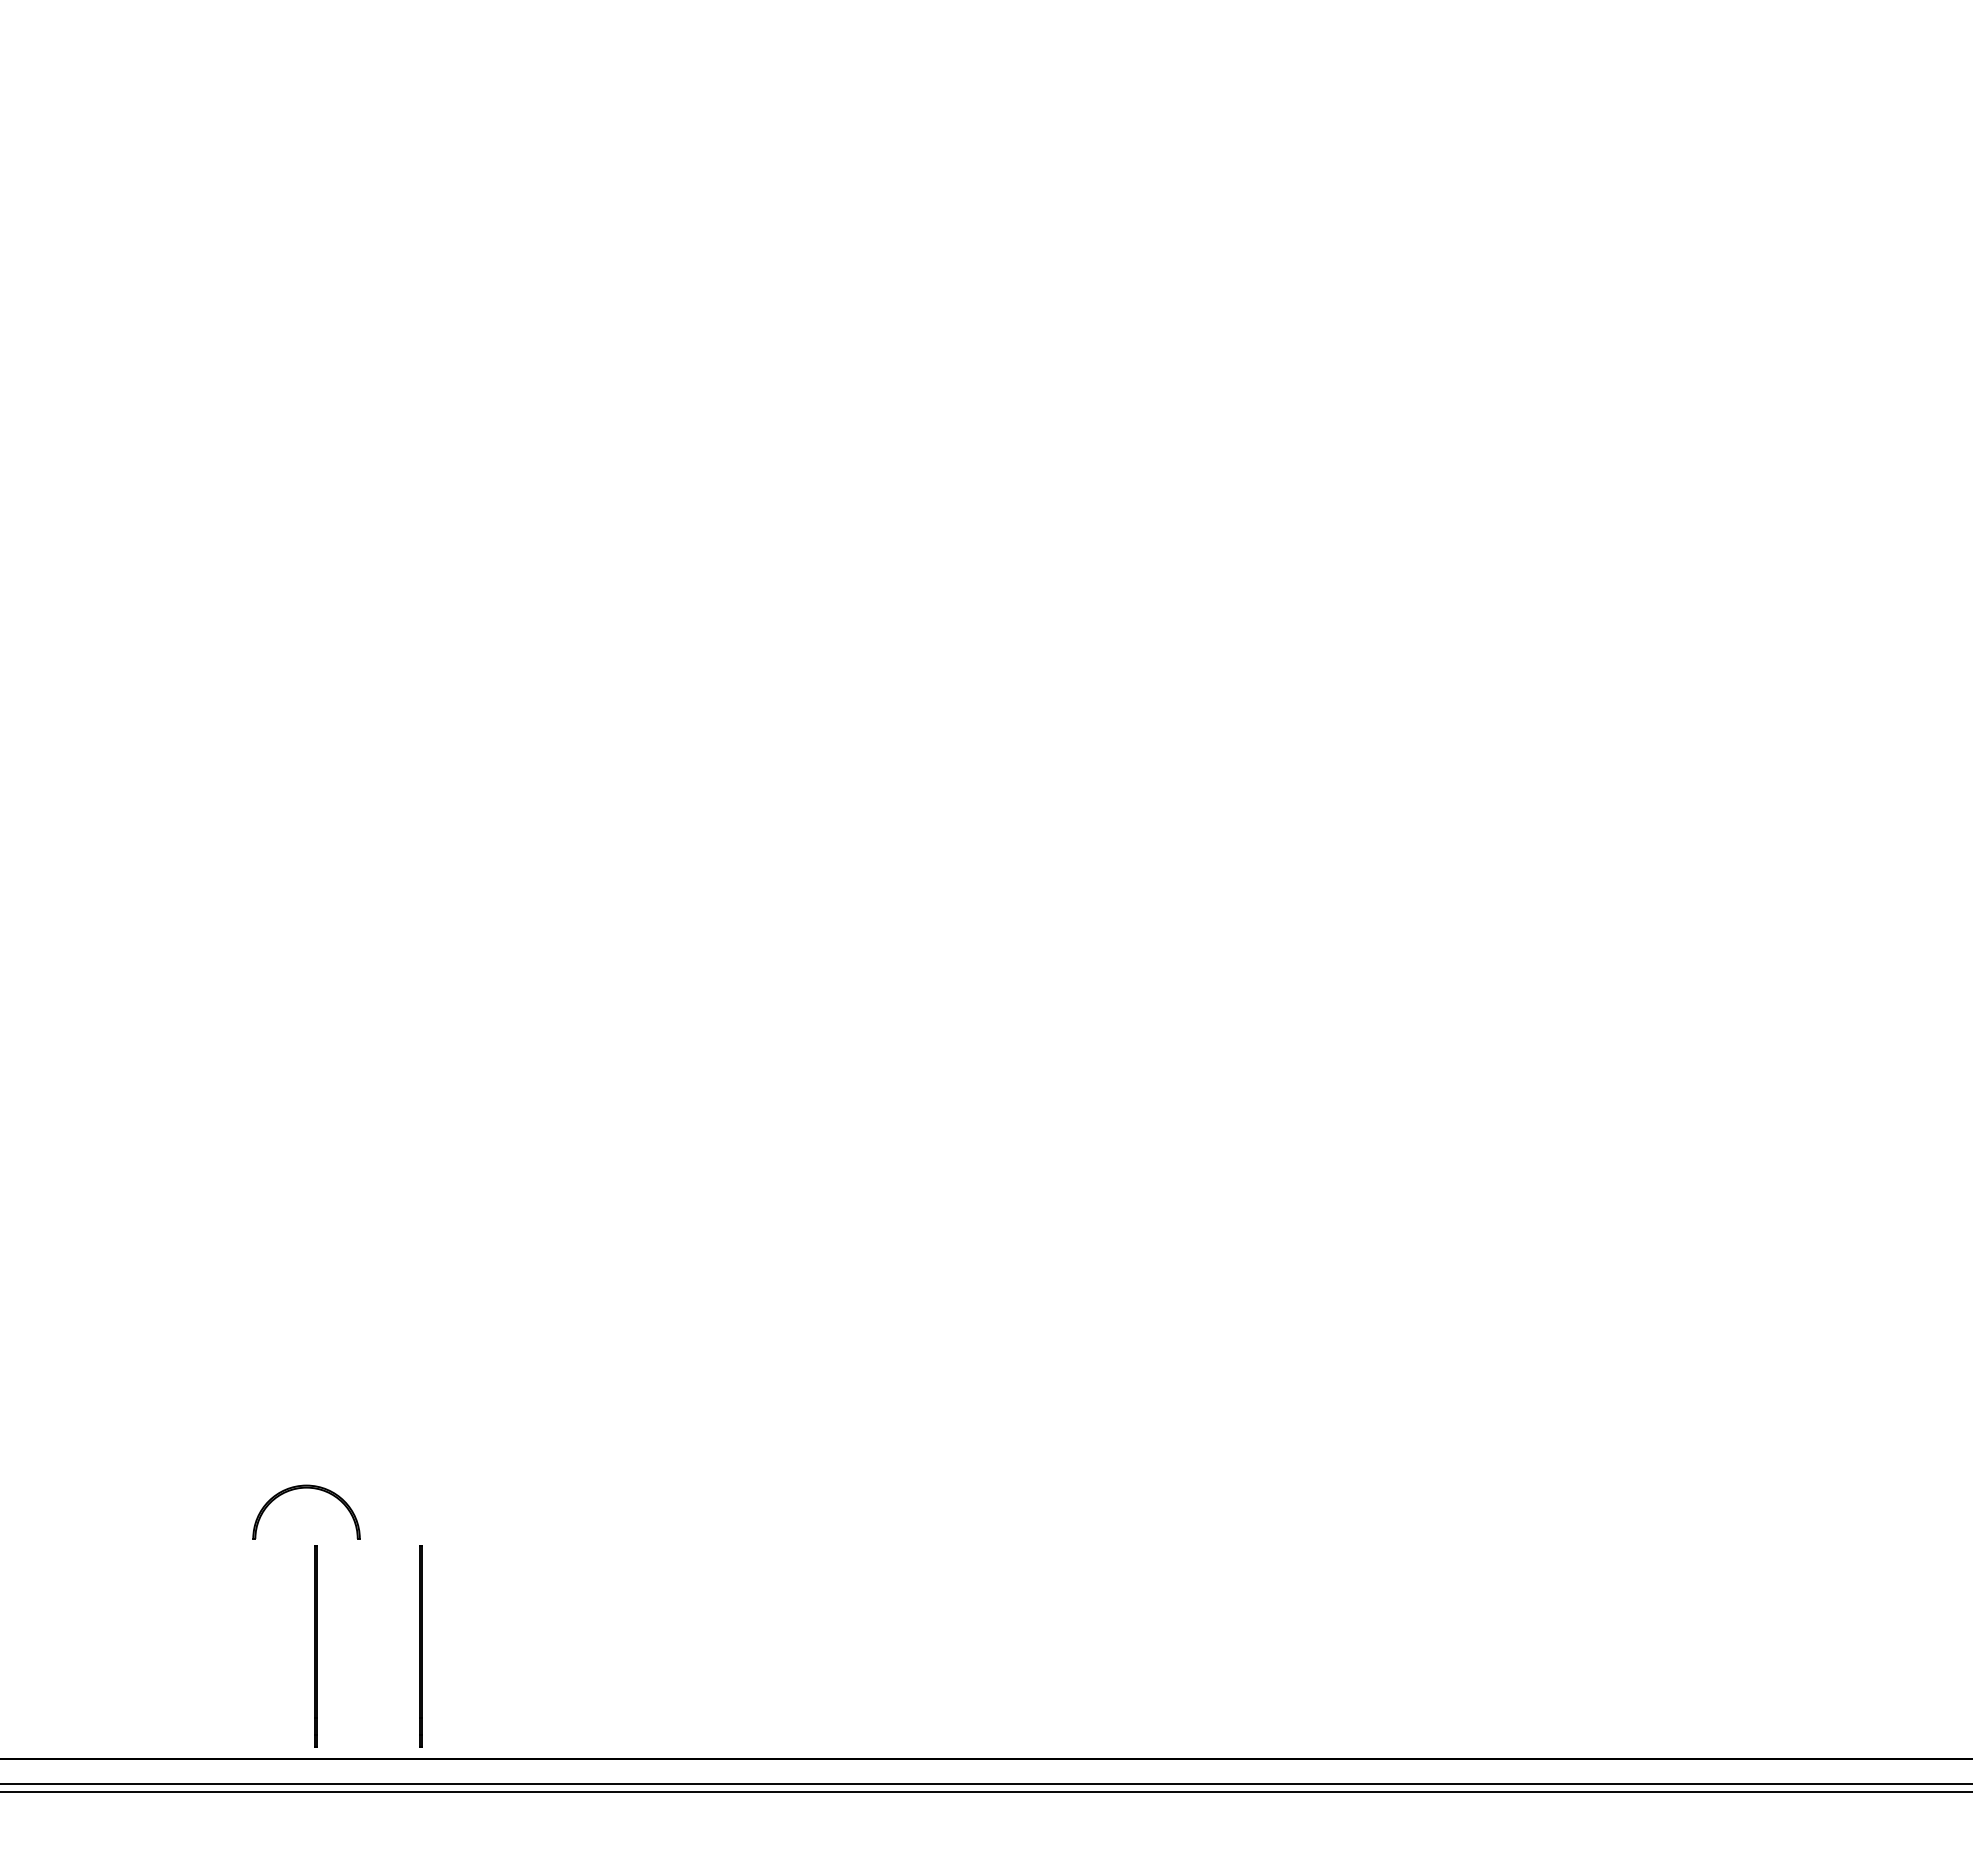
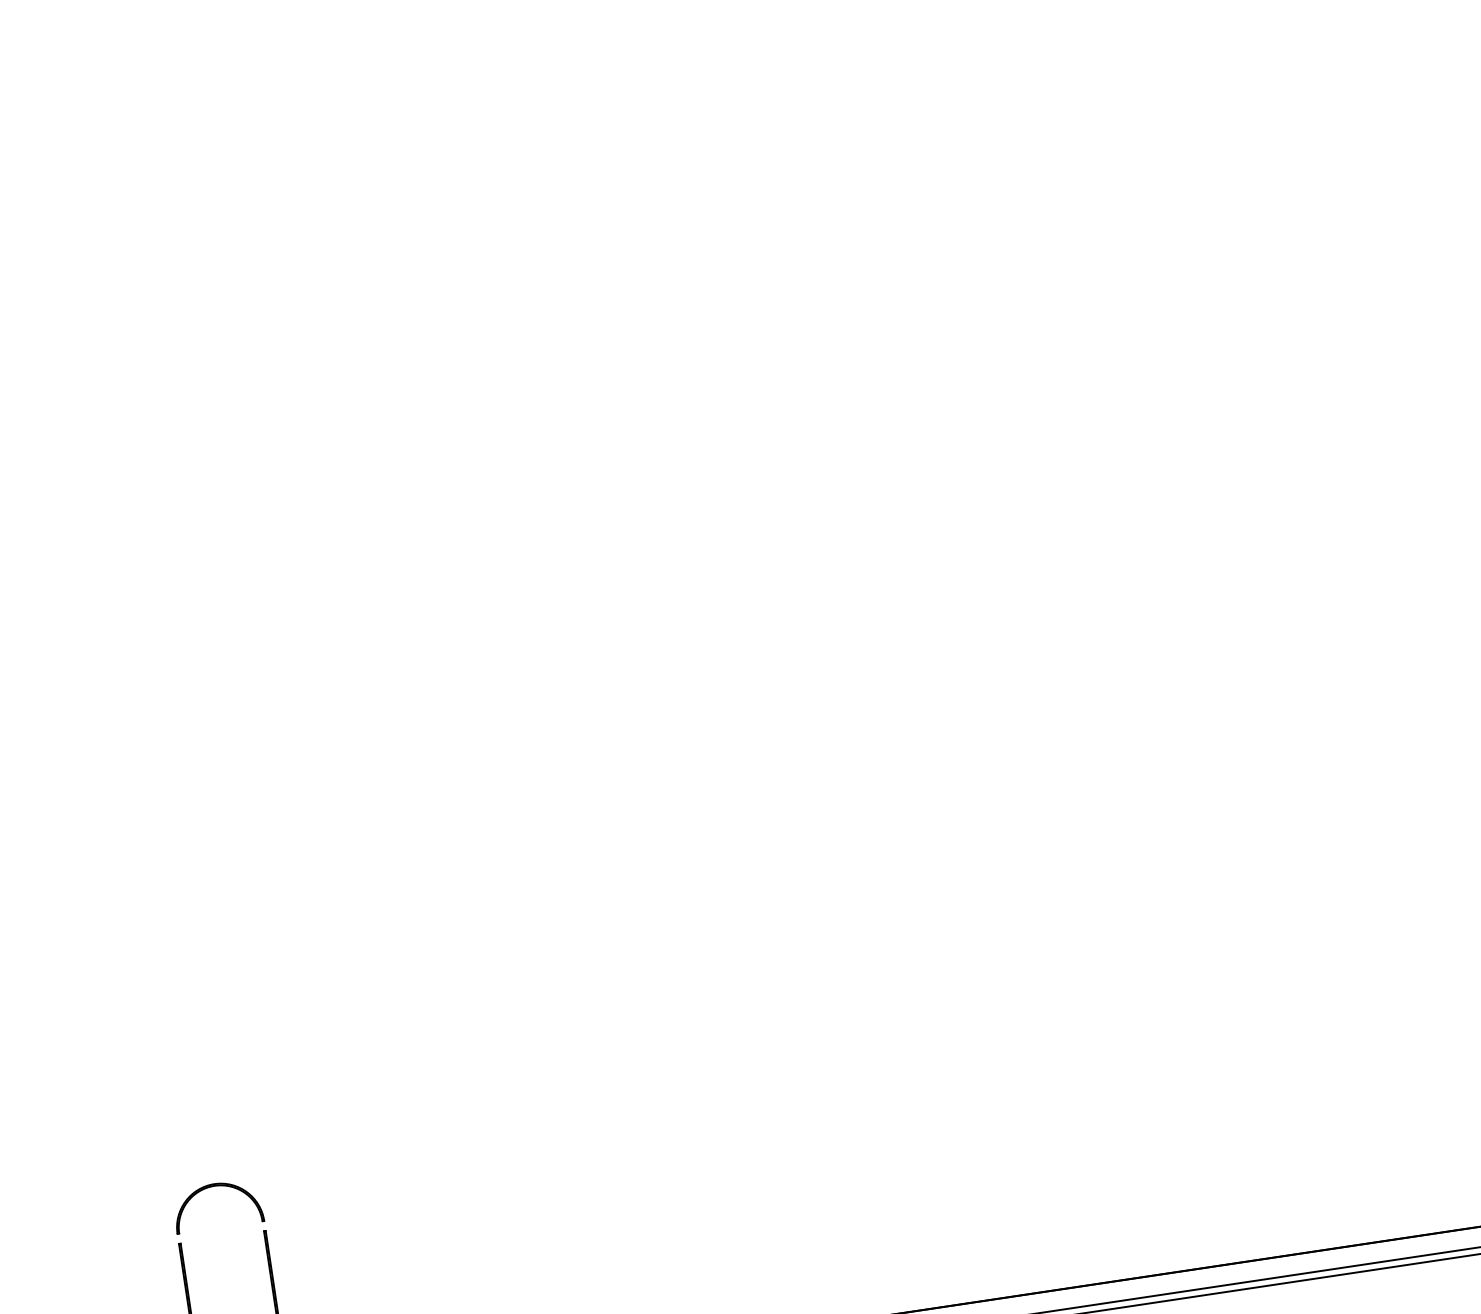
part: (306, 1488) -> (214, 1186), moved

